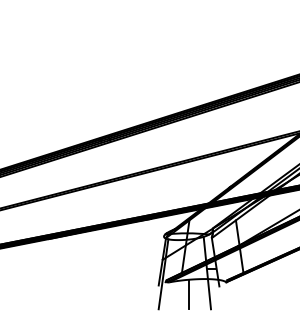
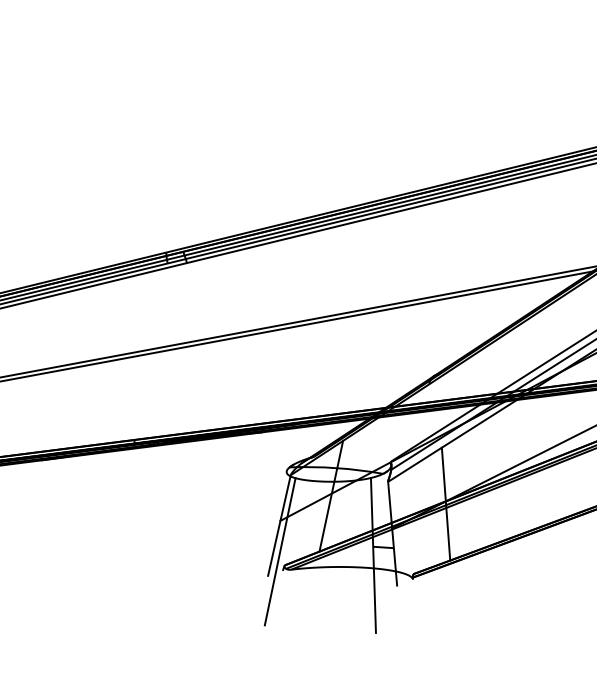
line: (188, 294) -> (330, 598), removed

